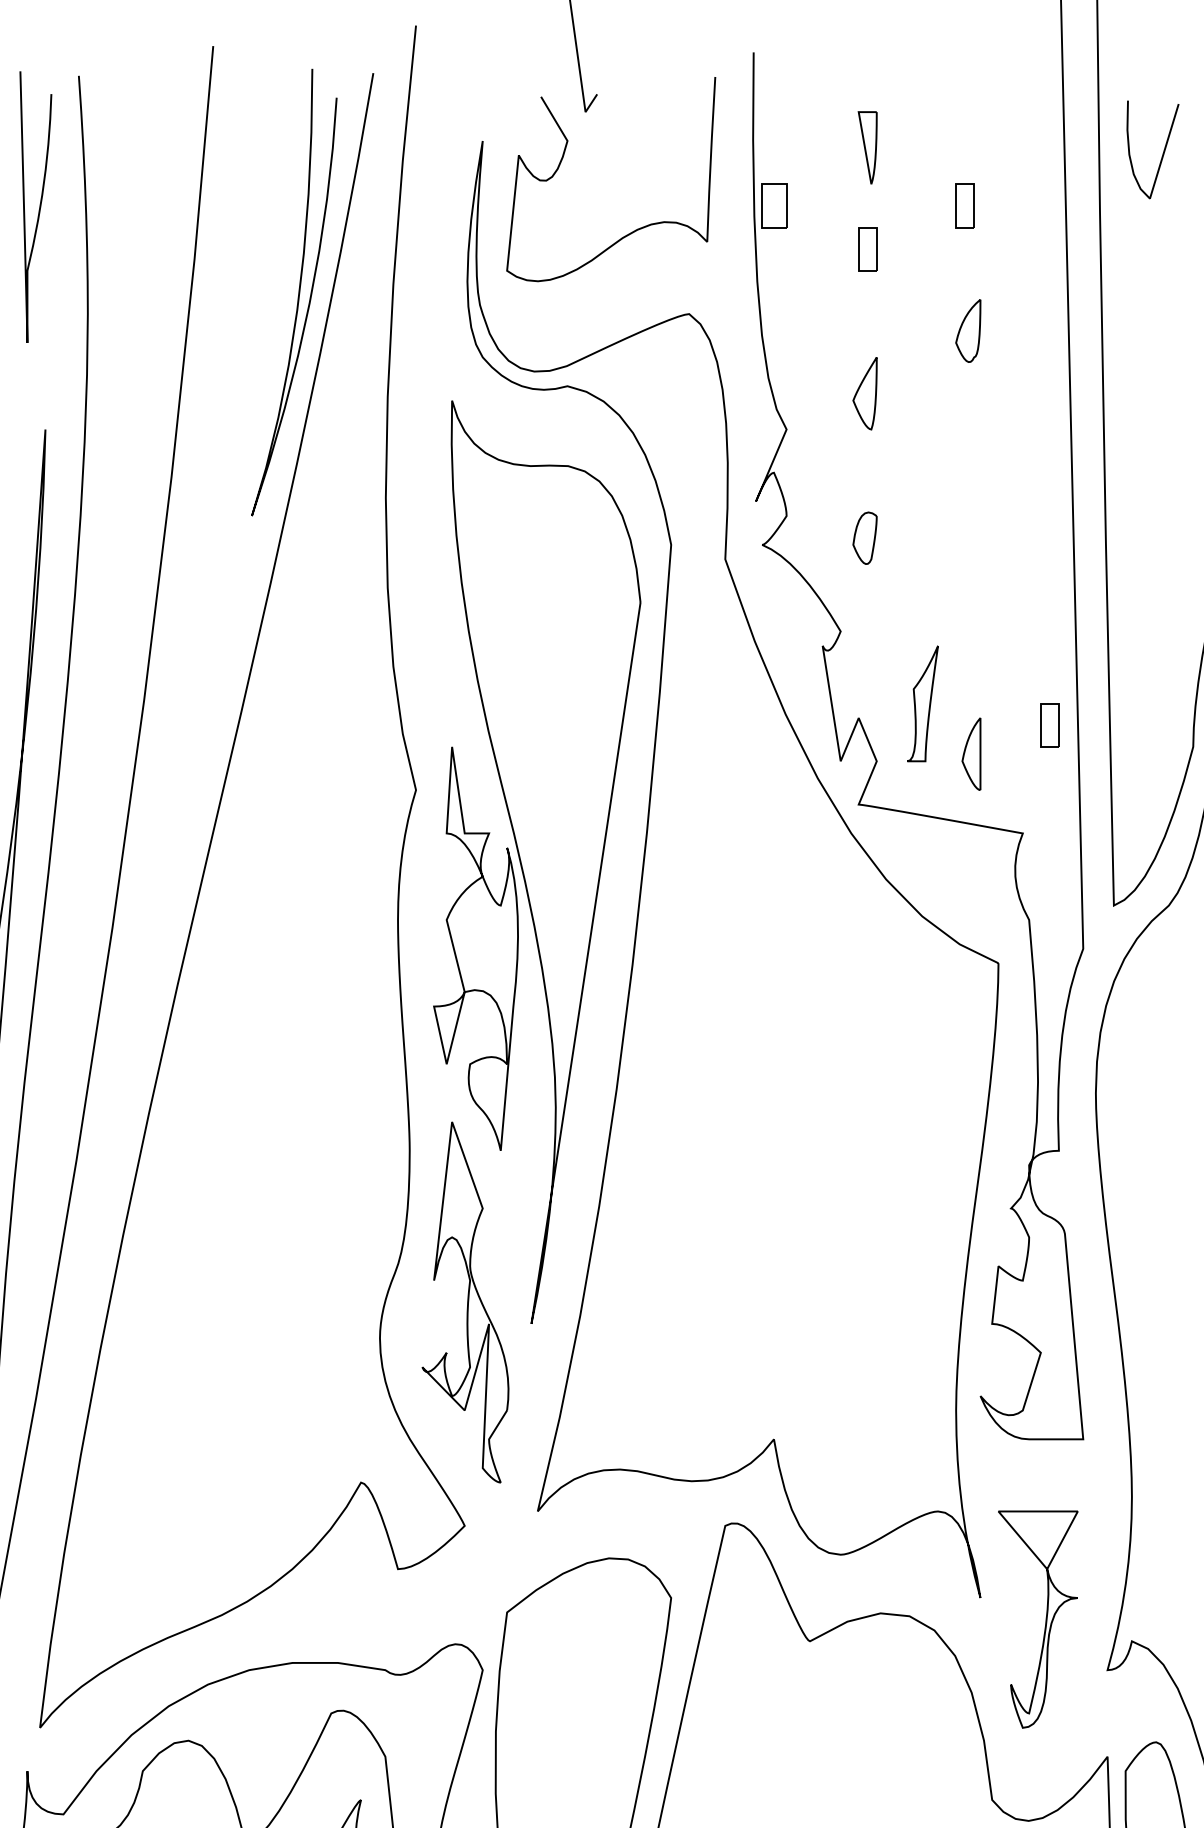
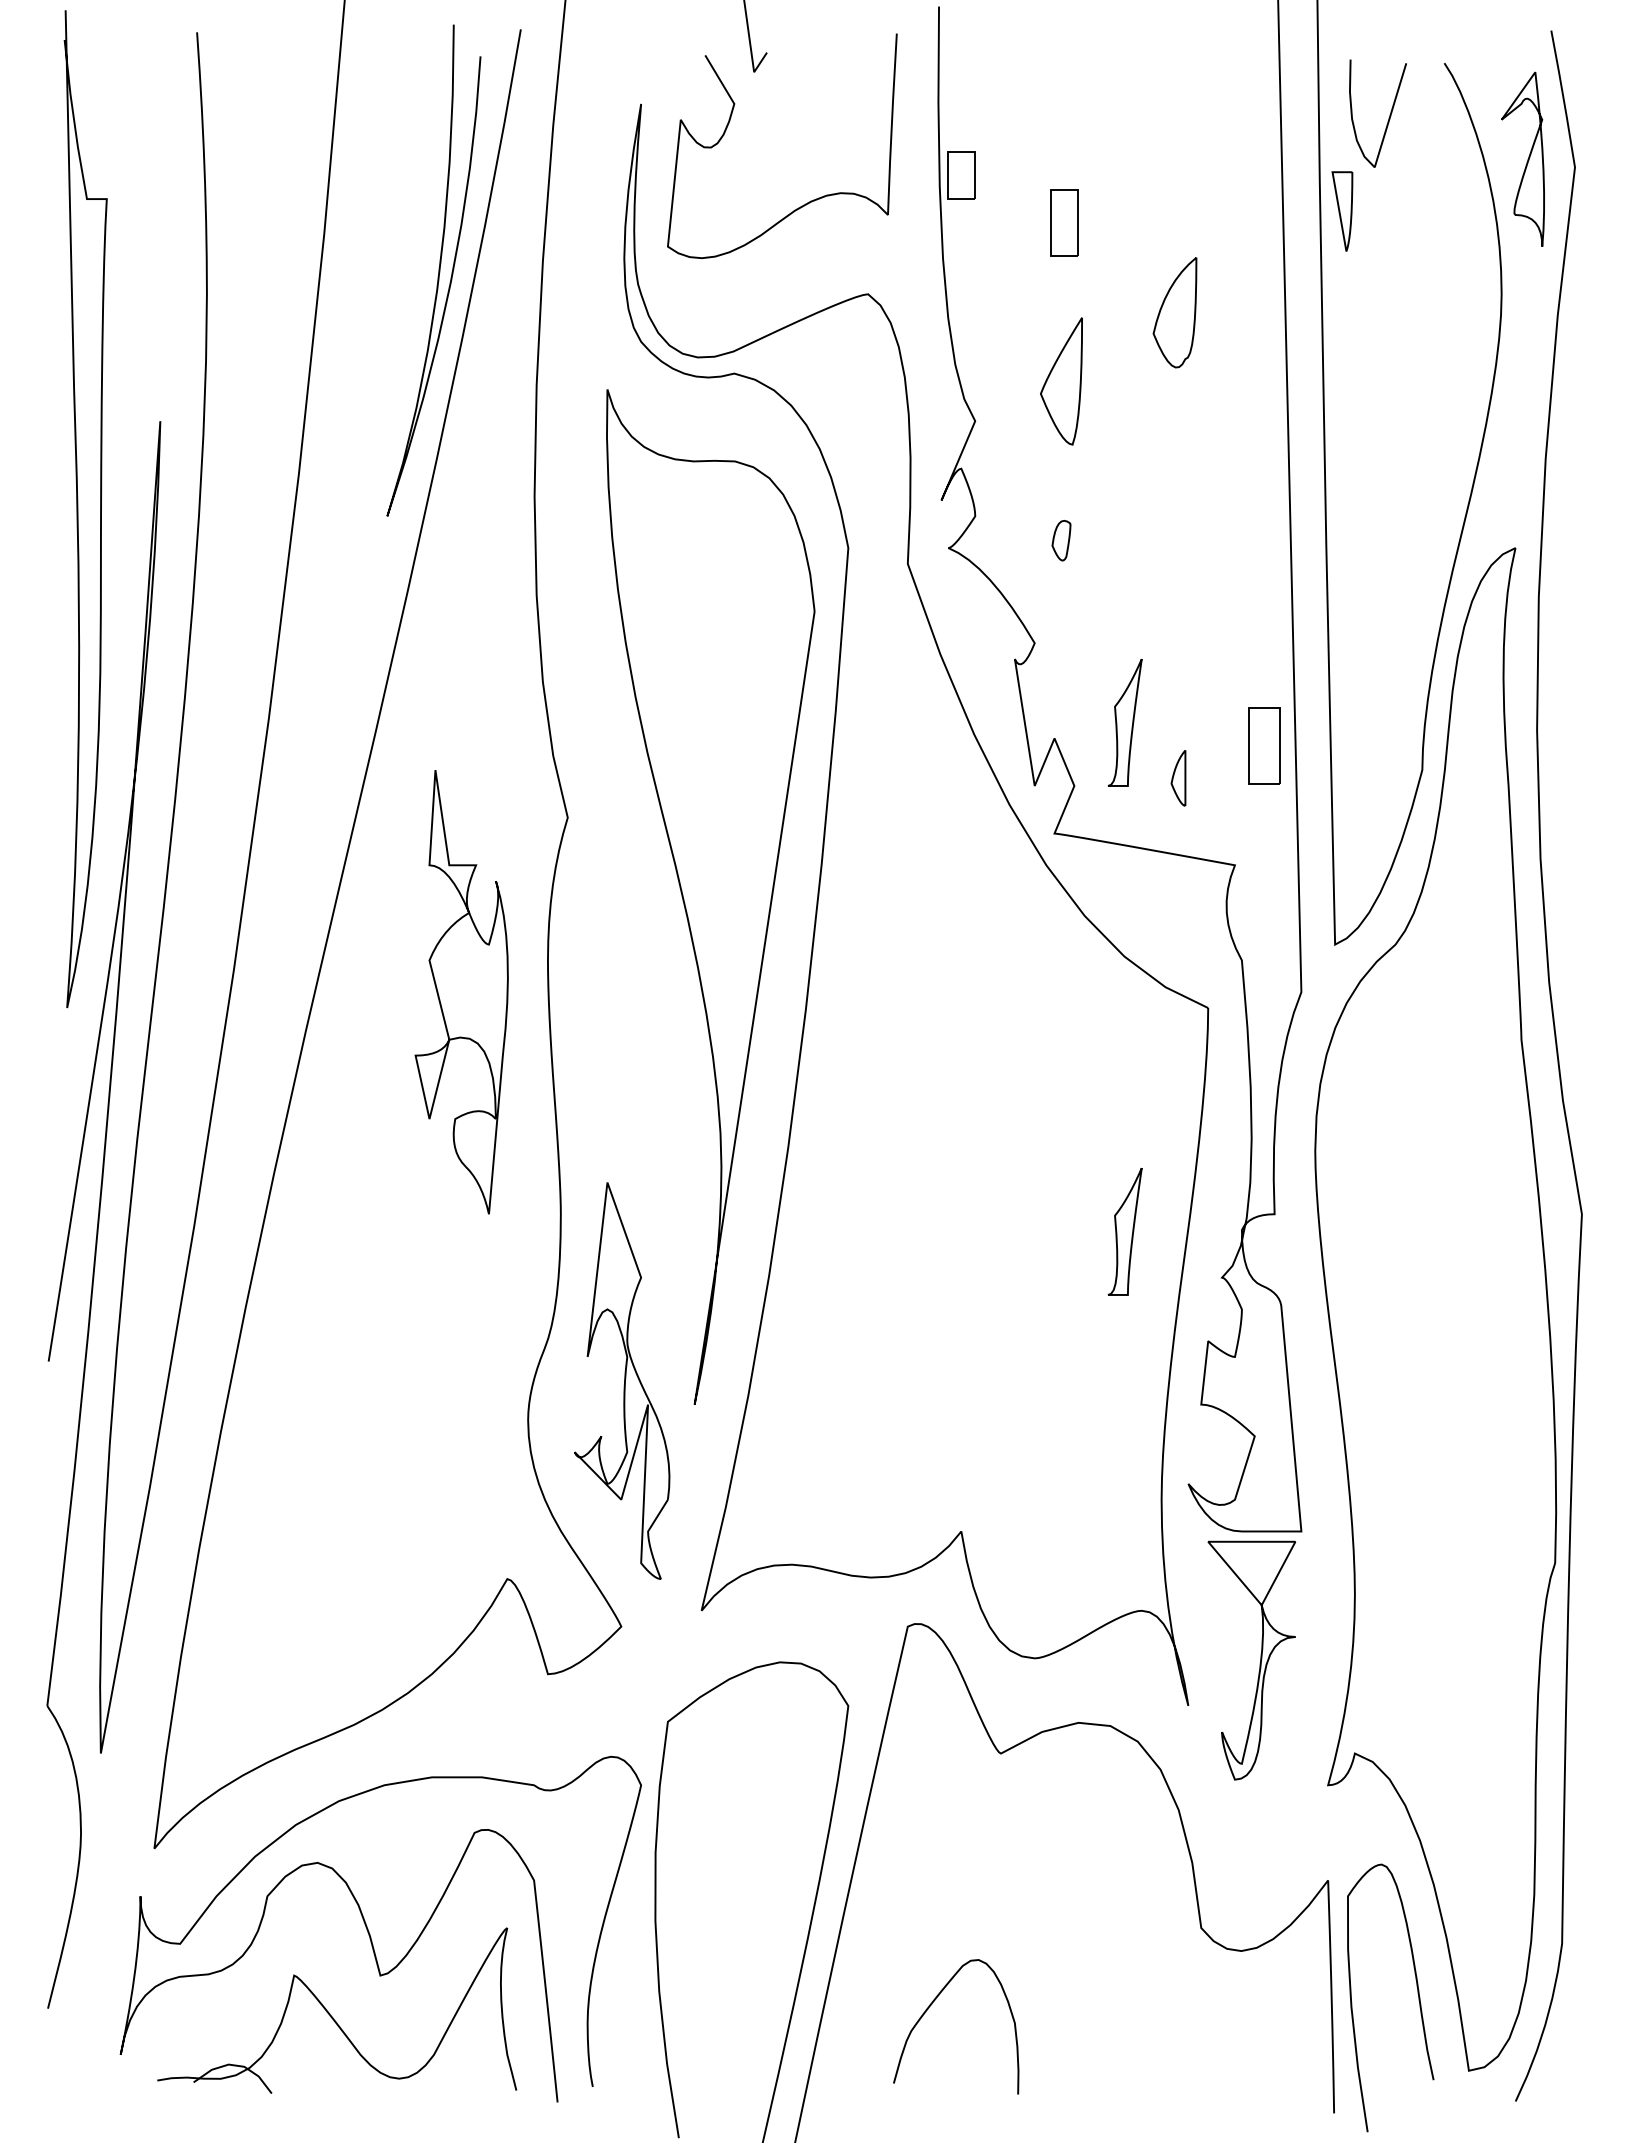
part: (867, 147) -> (1342, 211), moved
curve: (39, 206) -> (153, 176), removed
part: (965, 206) -> (1171, 175), removed
part: (867, 248) -> (1064, 222), size x1.4
part: (967, 330) -> (1174, 312), size x1.6
part: (865, 393) -> (1061, 381), size x1.6
part: (865, 538) -> (1061, 540), size x0.7
part: (1049, 725) -> (1264, 746), size x1.6
part: (971, 754) -> (1178, 778), size x0.7
part: (475, 949) -> (461, 992), moved
part: (922, 1166) -> (1124, 1231), added
part: (1045, 1622) -> (1259, 1663), moved

